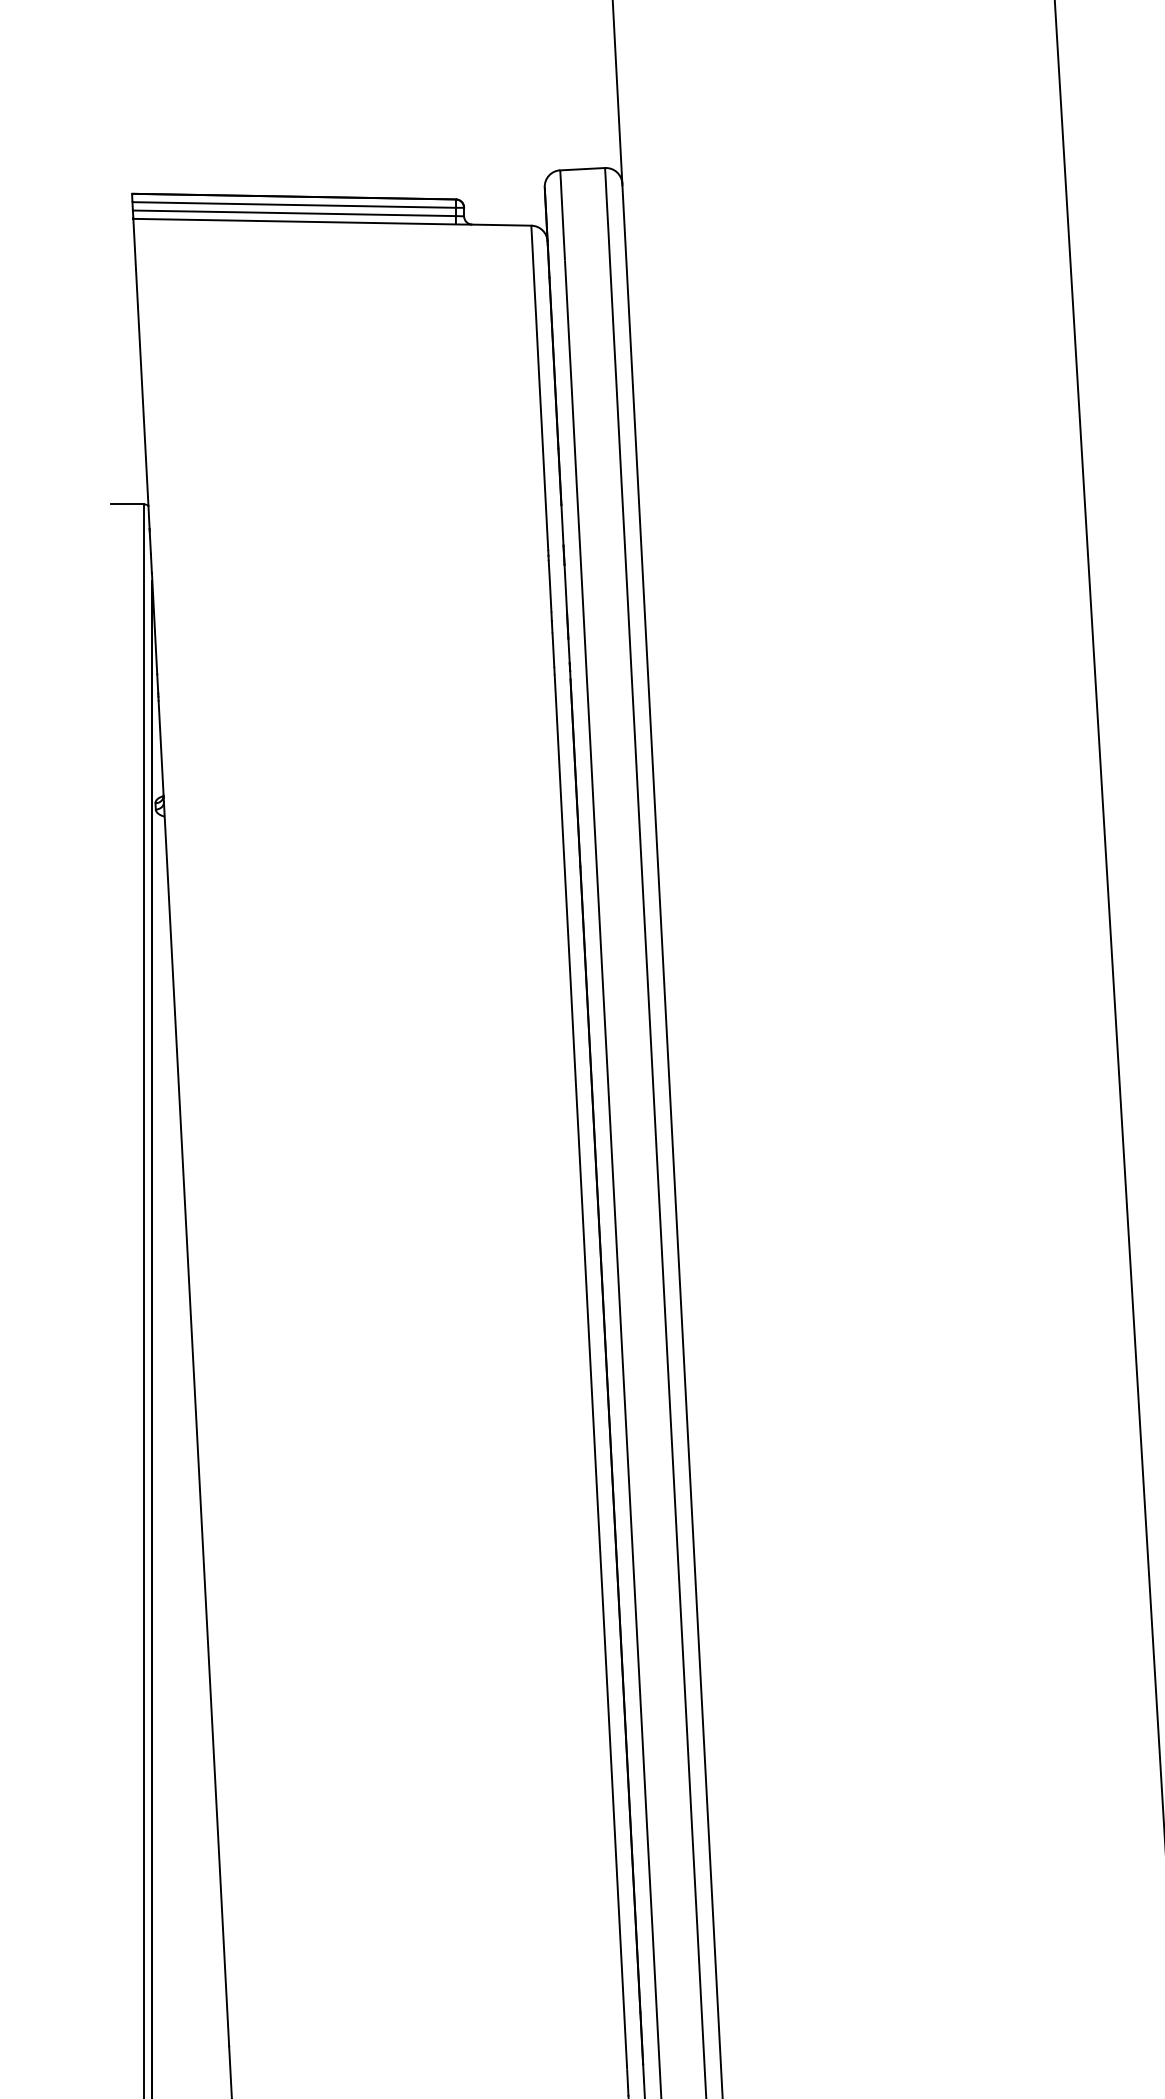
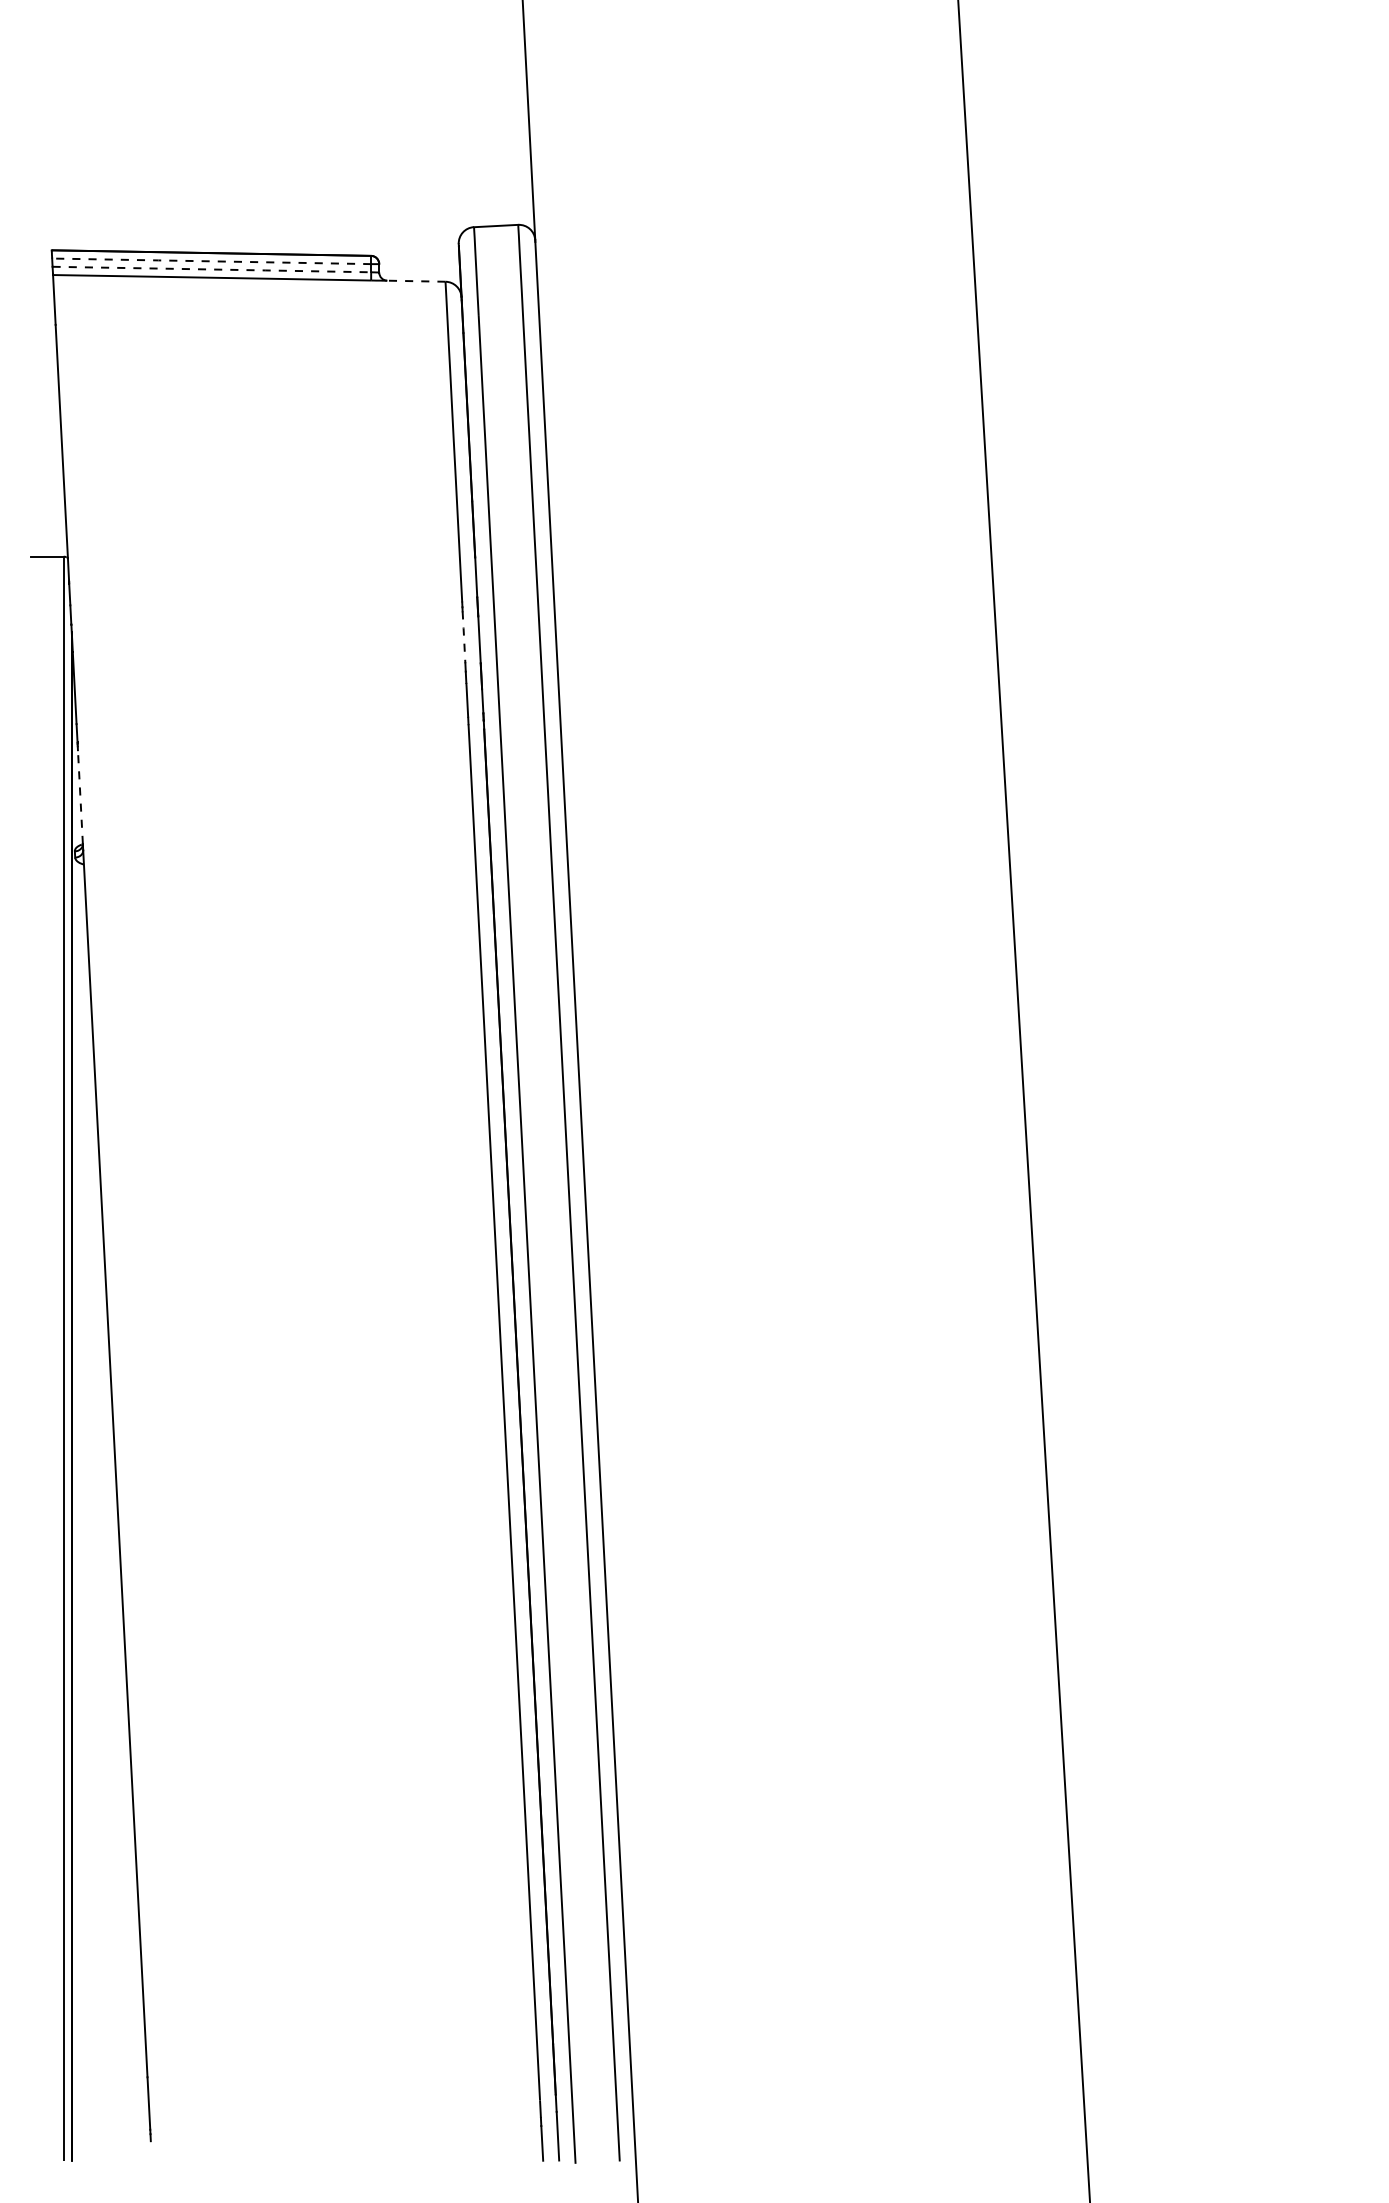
line: (294, 205) -> (211, 261), solid -> dashed
line: (295, 213) -> (212, 269), solid -> dashed
line: (500, 225) -> (415, 281), solid -> dashed
line: (550, 585) -> (464, 636), solid -> dashed
line: (161, 748) -> (80, 797), solid -> dashed

